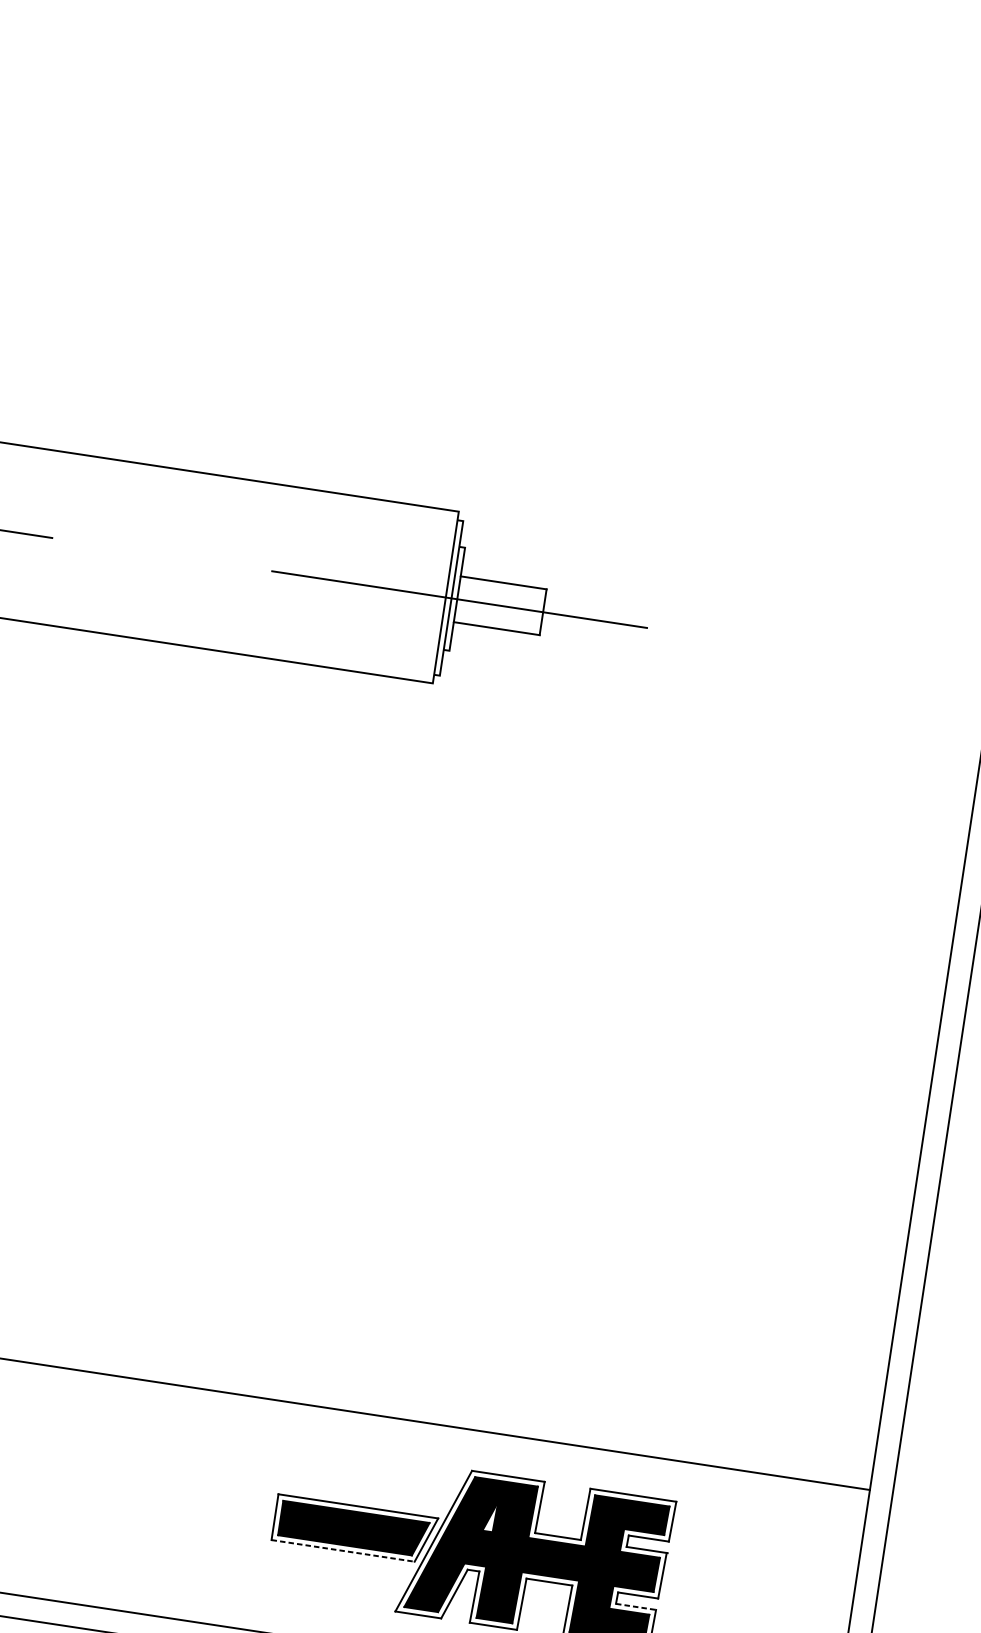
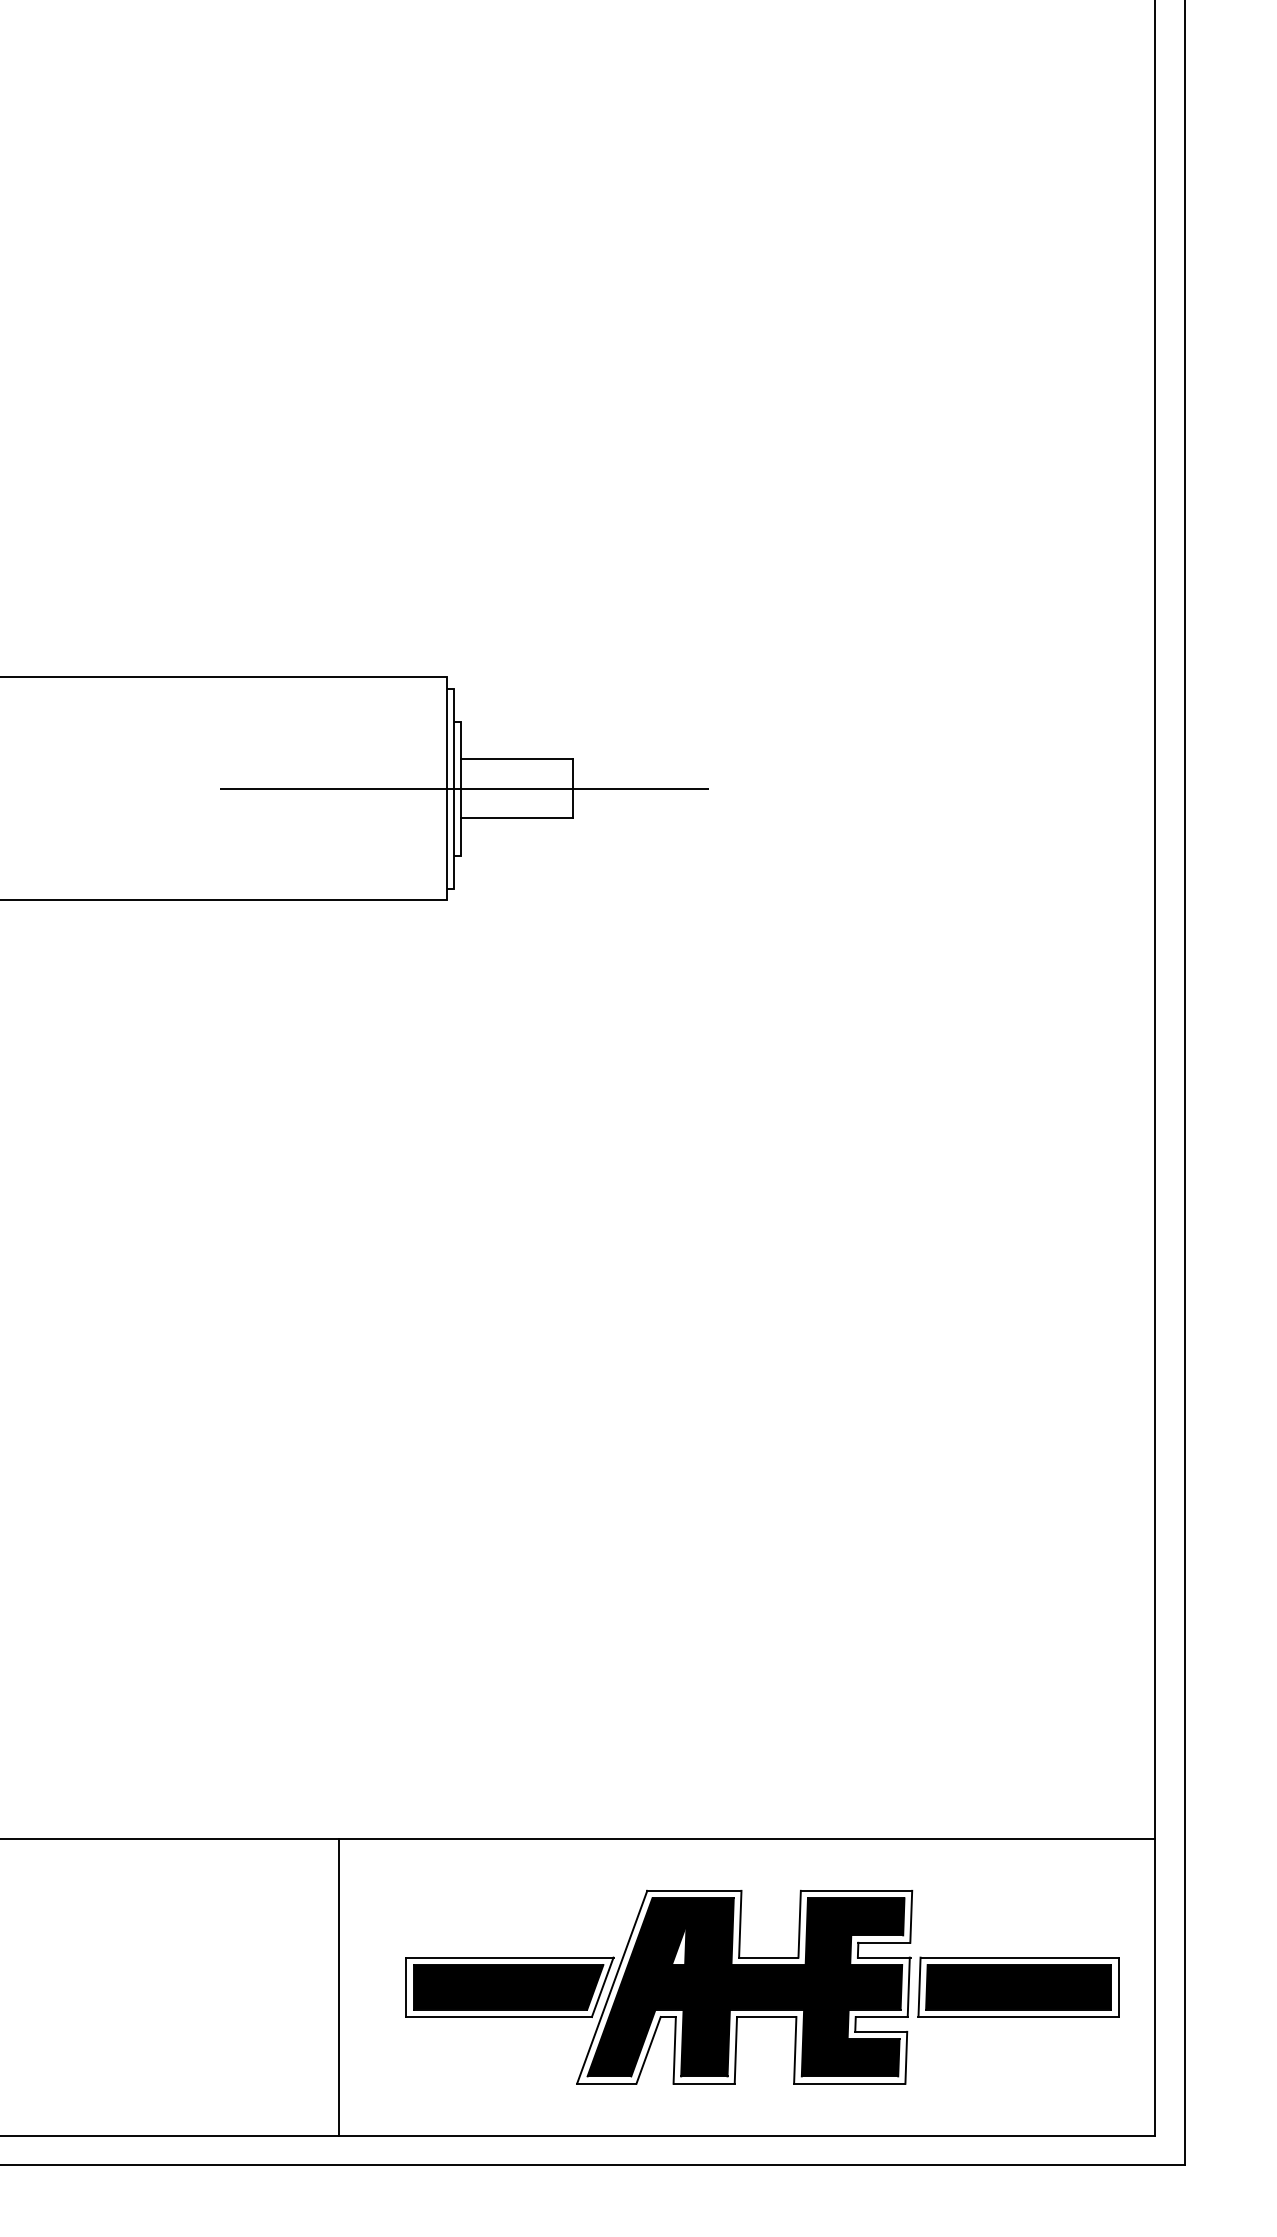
line: (222, 1508) -> (338, 1986), added
line: (343, 1551) -> (499, 2017), dashed -> solid
part: (747, 1587) -> (1018, 1986), added
line: (636, 1606) -> (881, 2031), dashed -> solid

